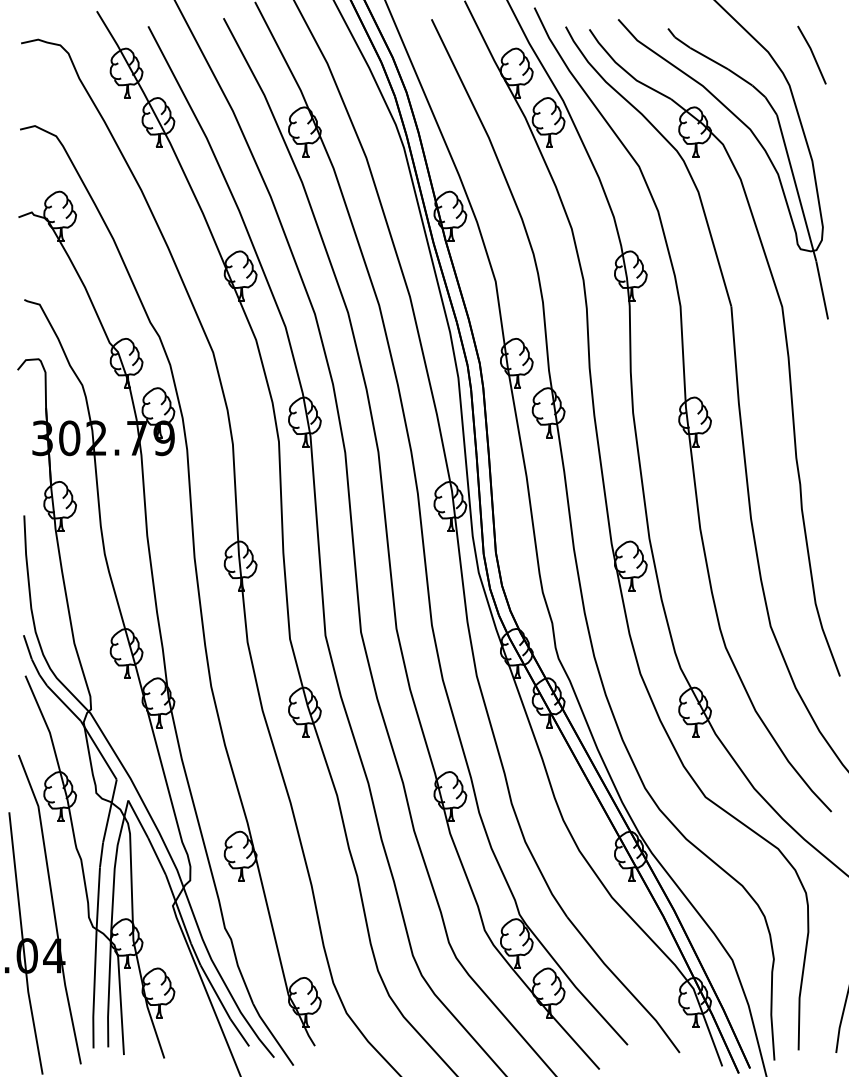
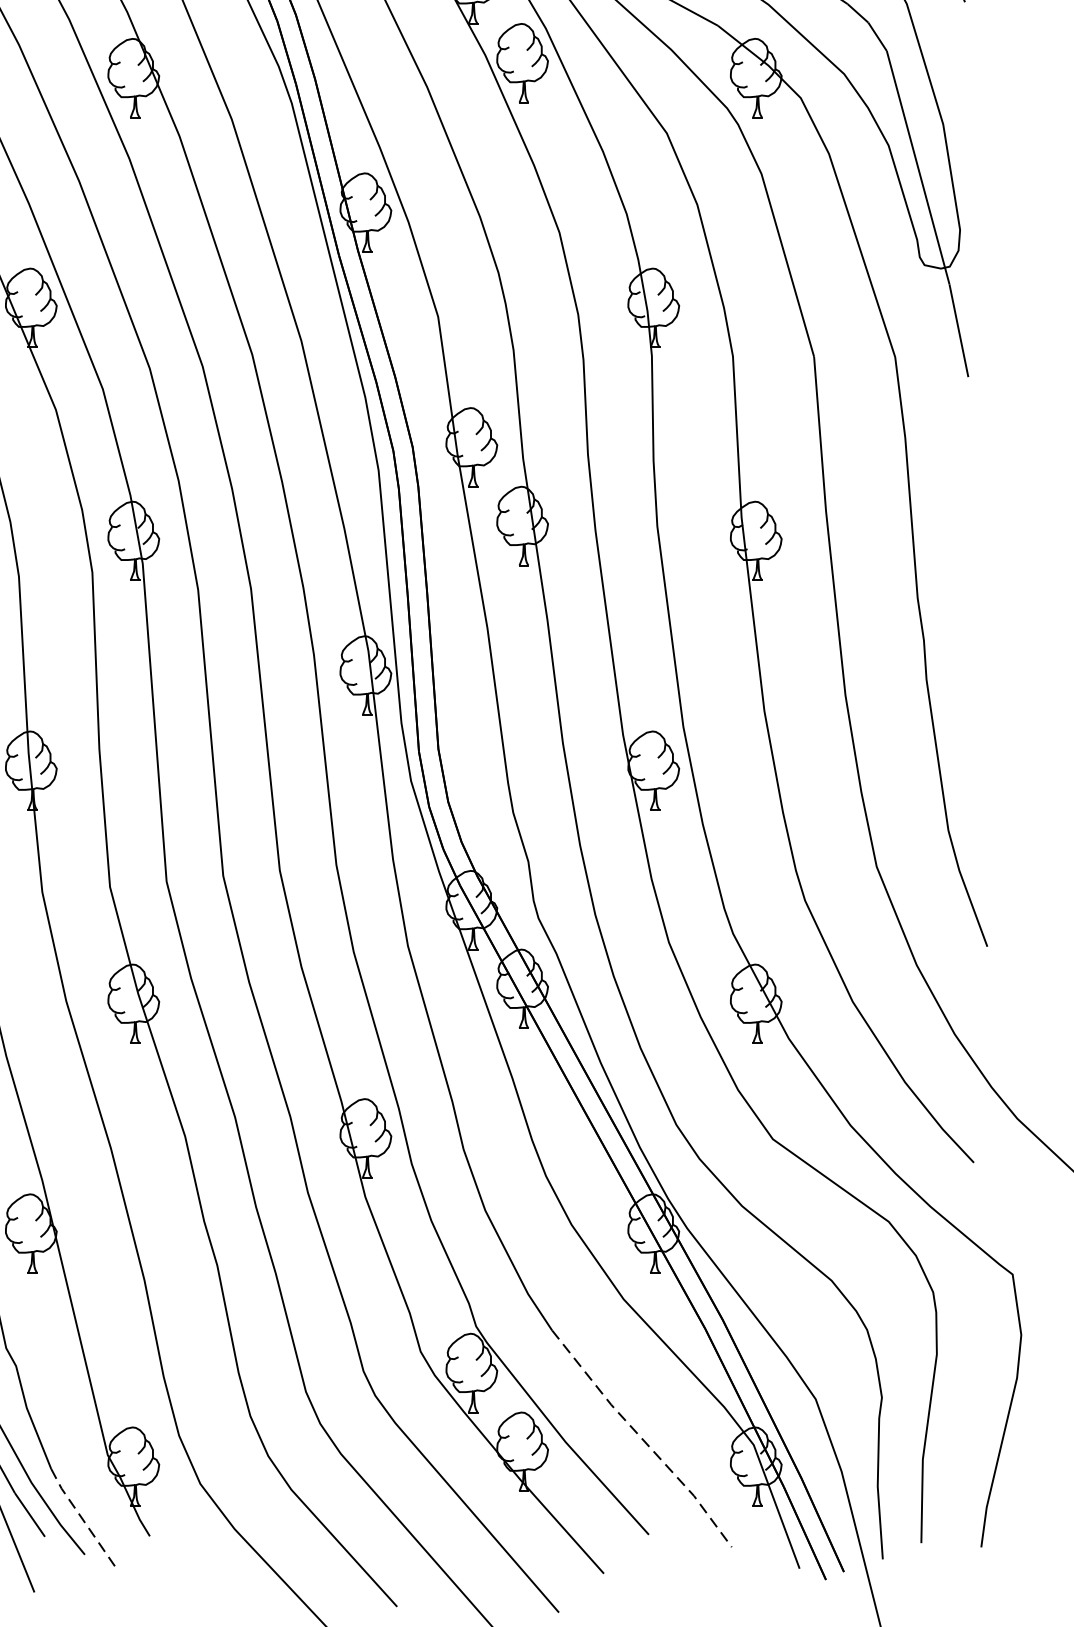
line: (623, 984) -> (641, 1438), solid -> dashed
line: (272, 1034) -> (82, 1517), solid -> dashed

